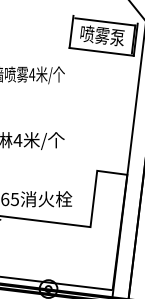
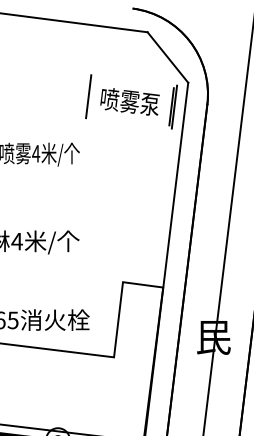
line: (105, 22) -> (133, 83), removed
line: (101, 52) -> (128, 123), removed

